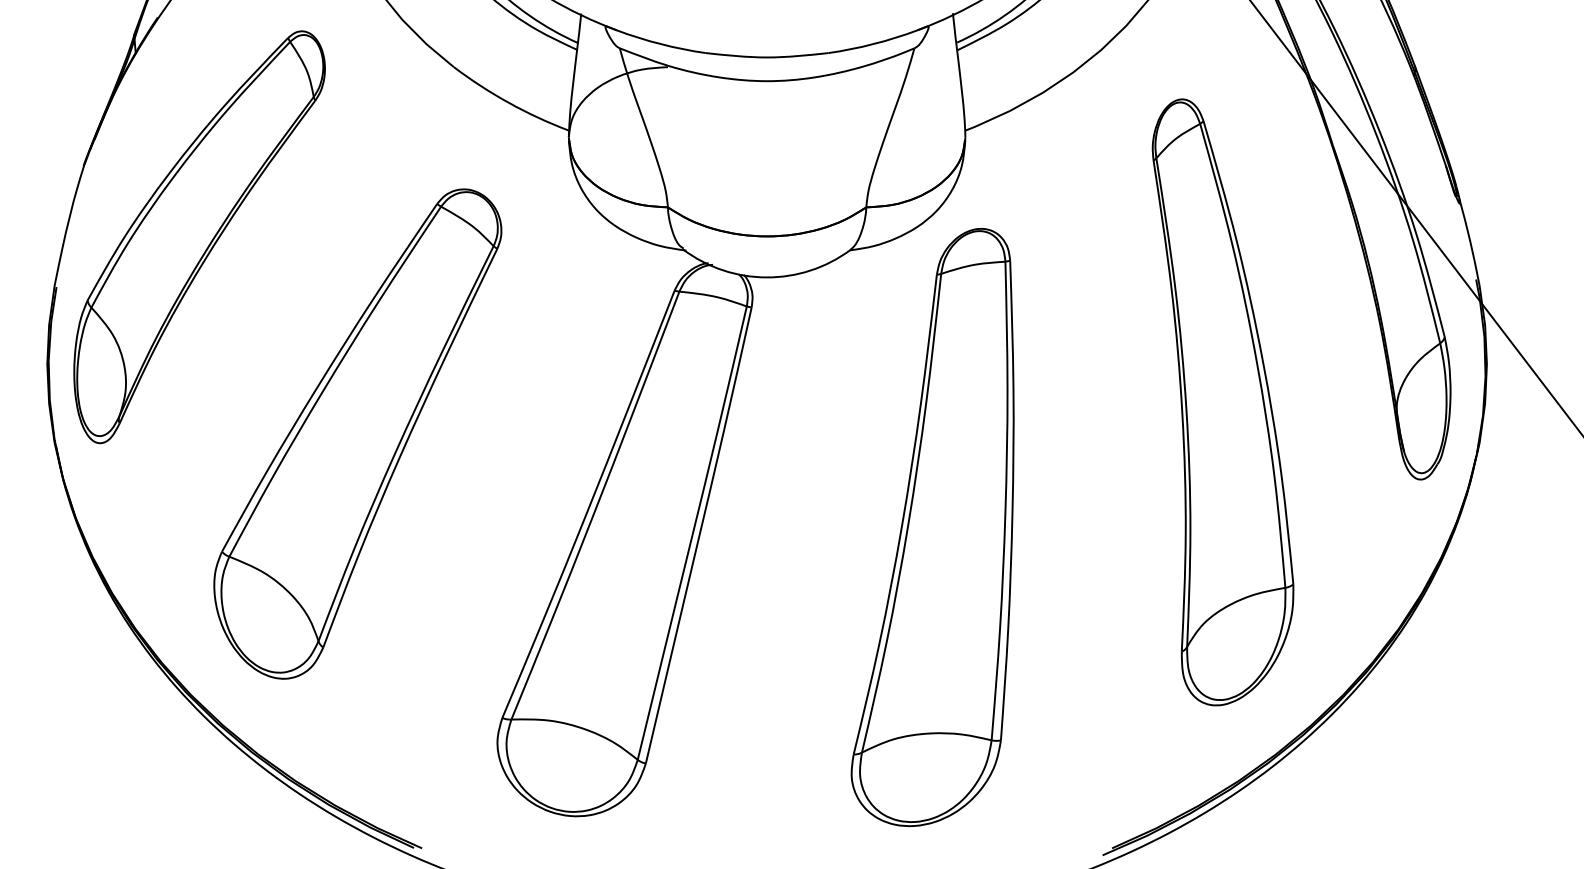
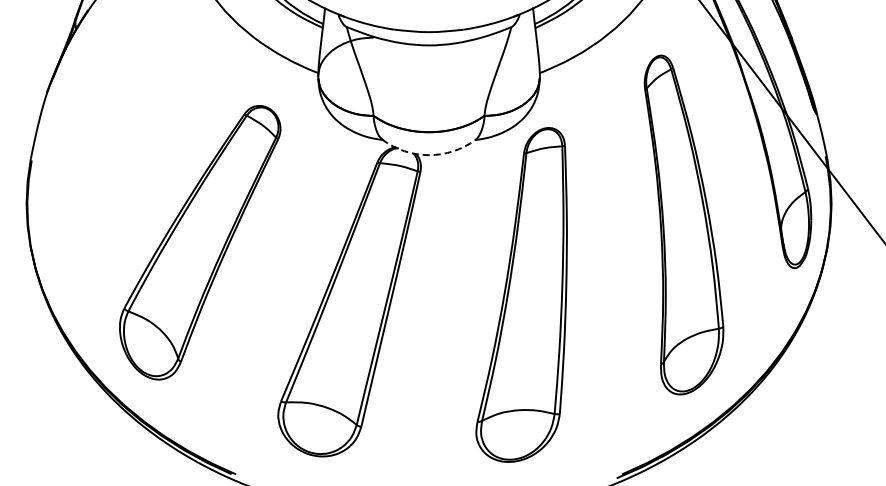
part: (199, 236) -> (111, 132), removed
arc: (766, 278) -> (428, 155), solid -> dashed

